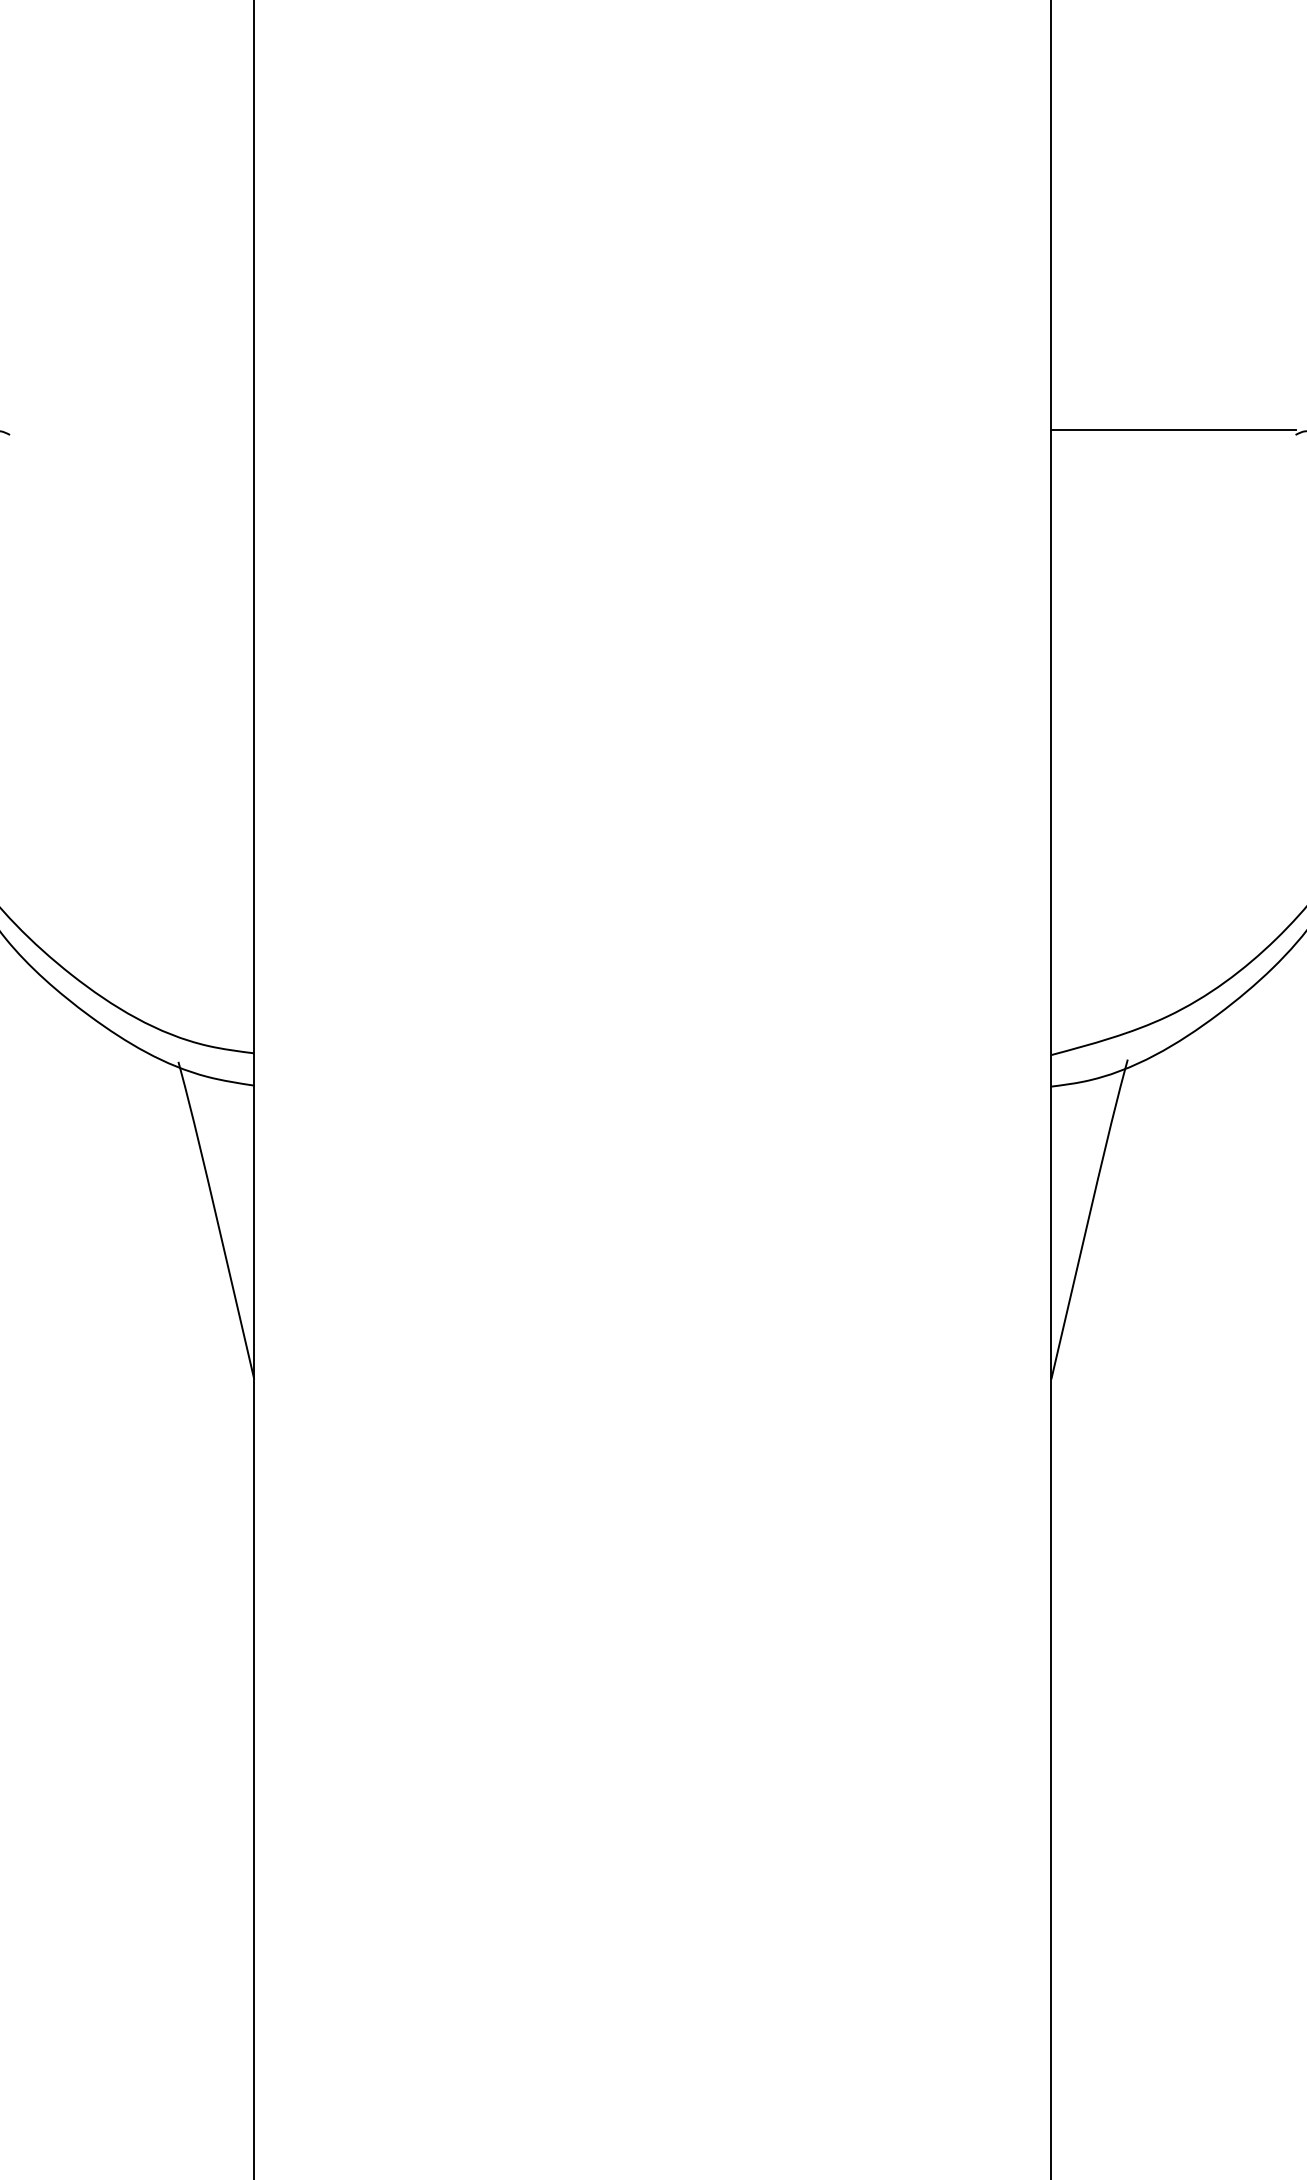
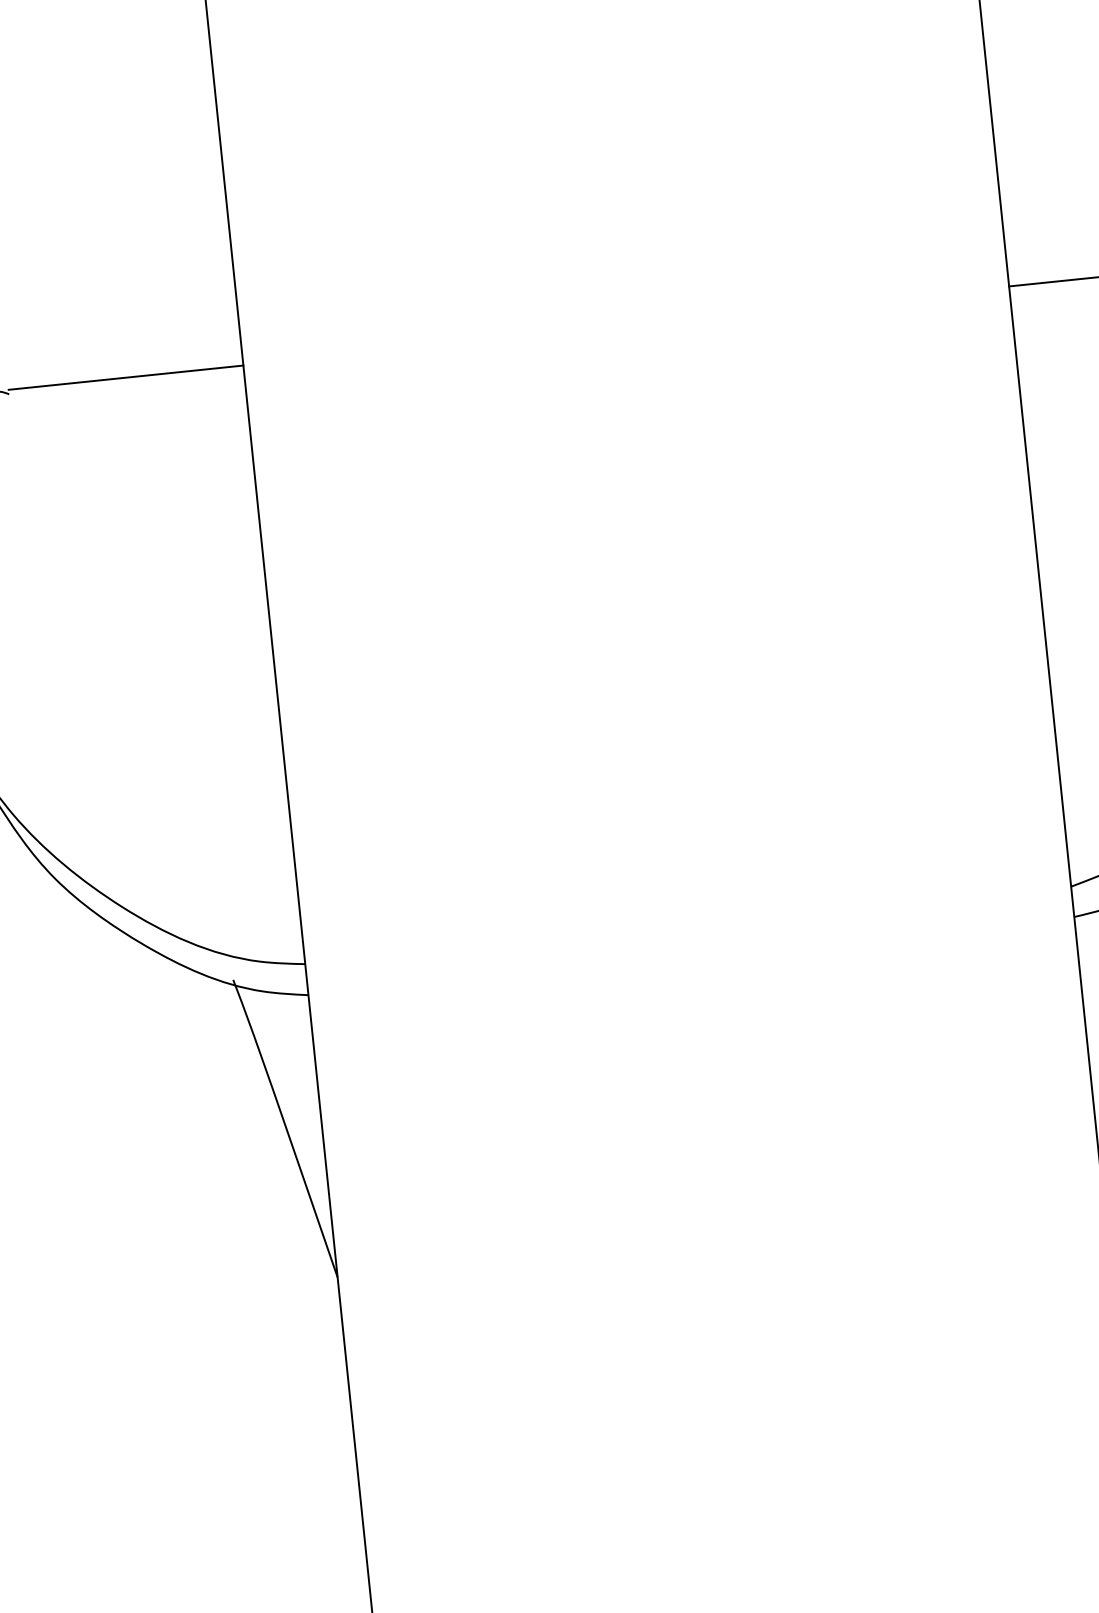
line: (131, 430) -> (125, 377), added

